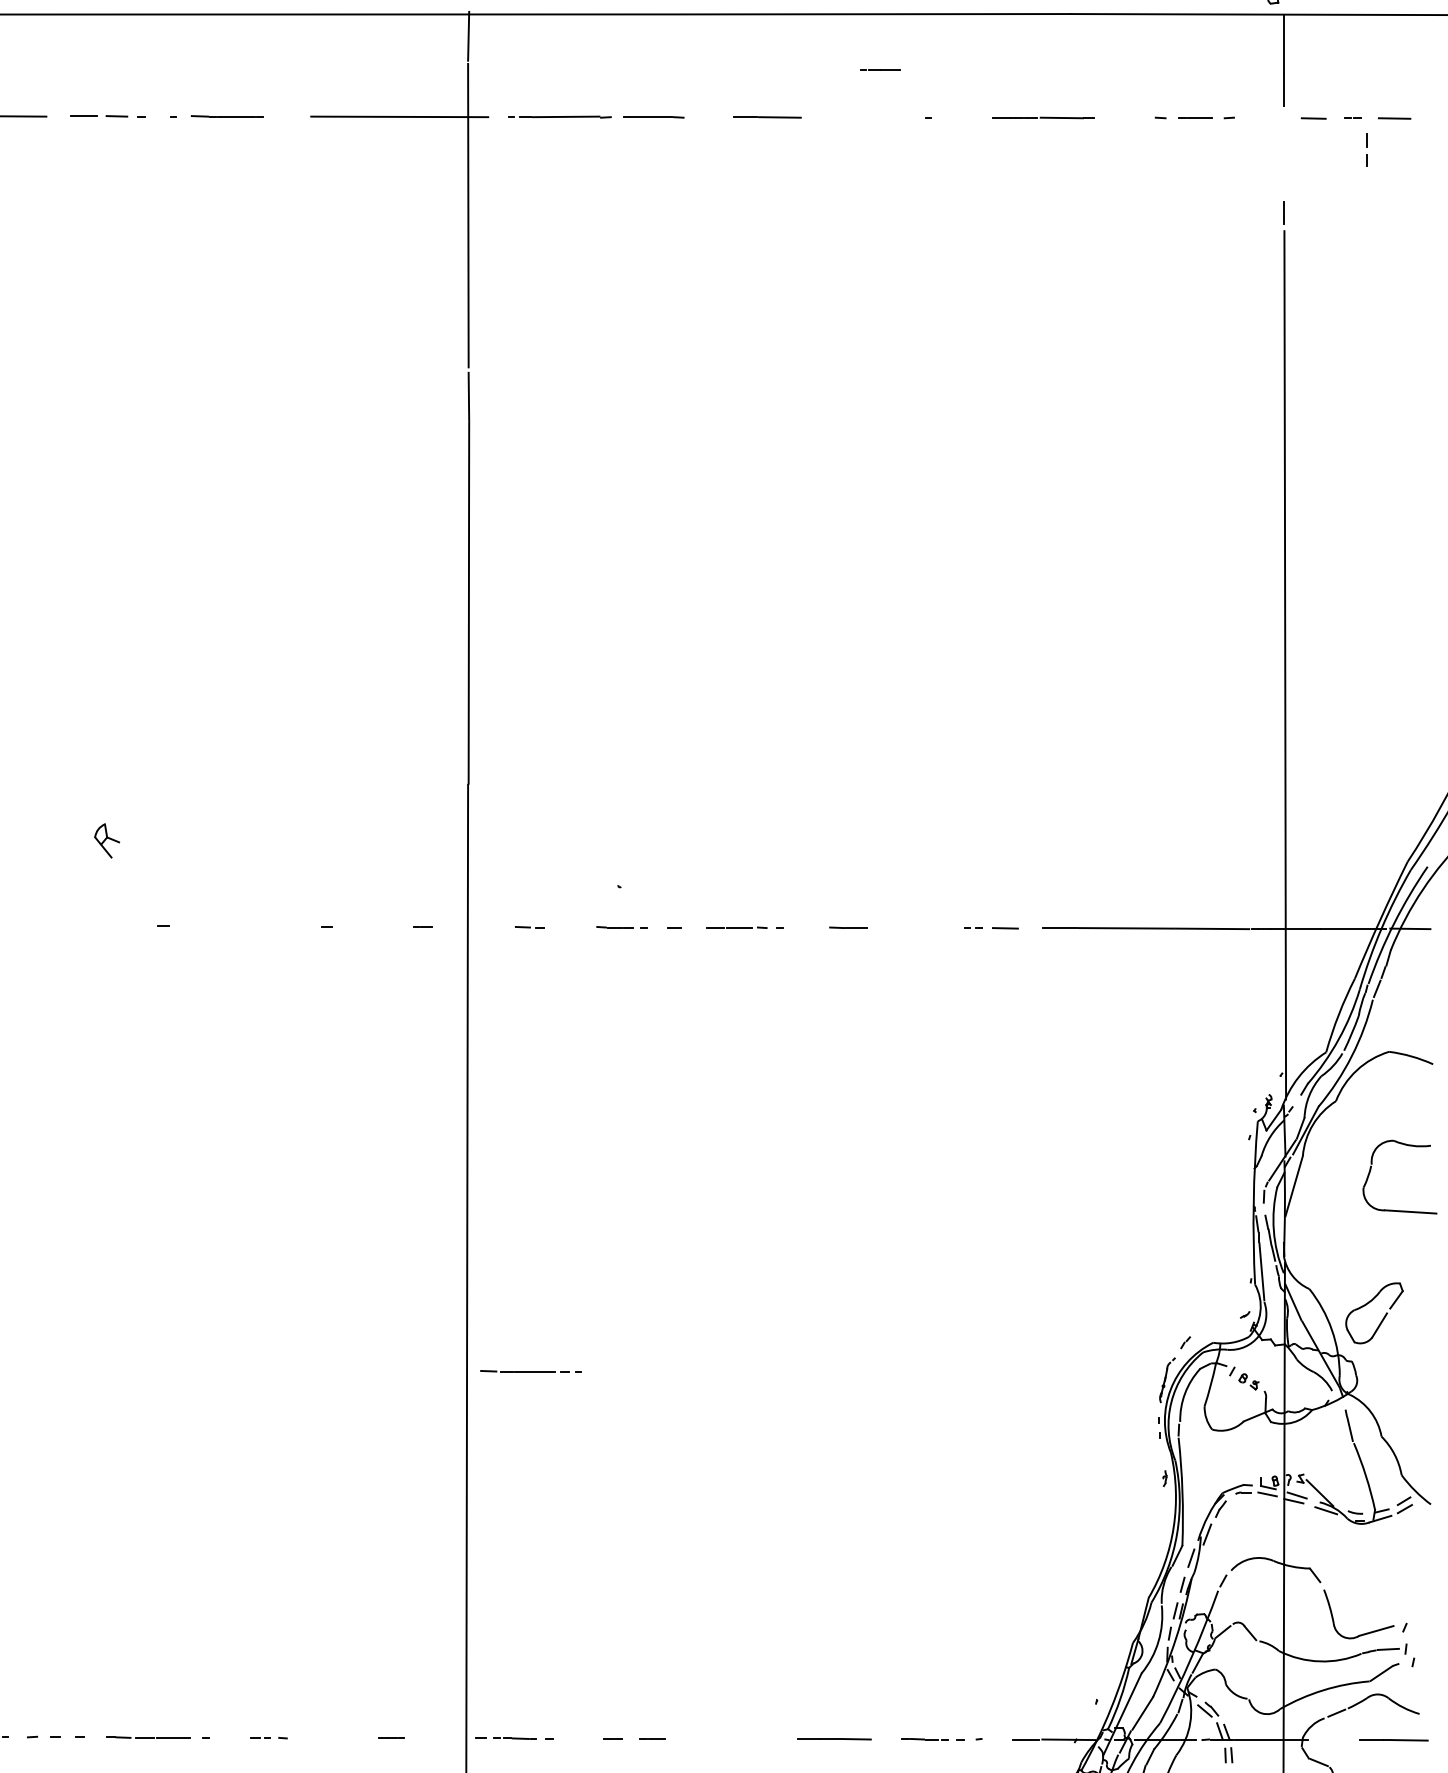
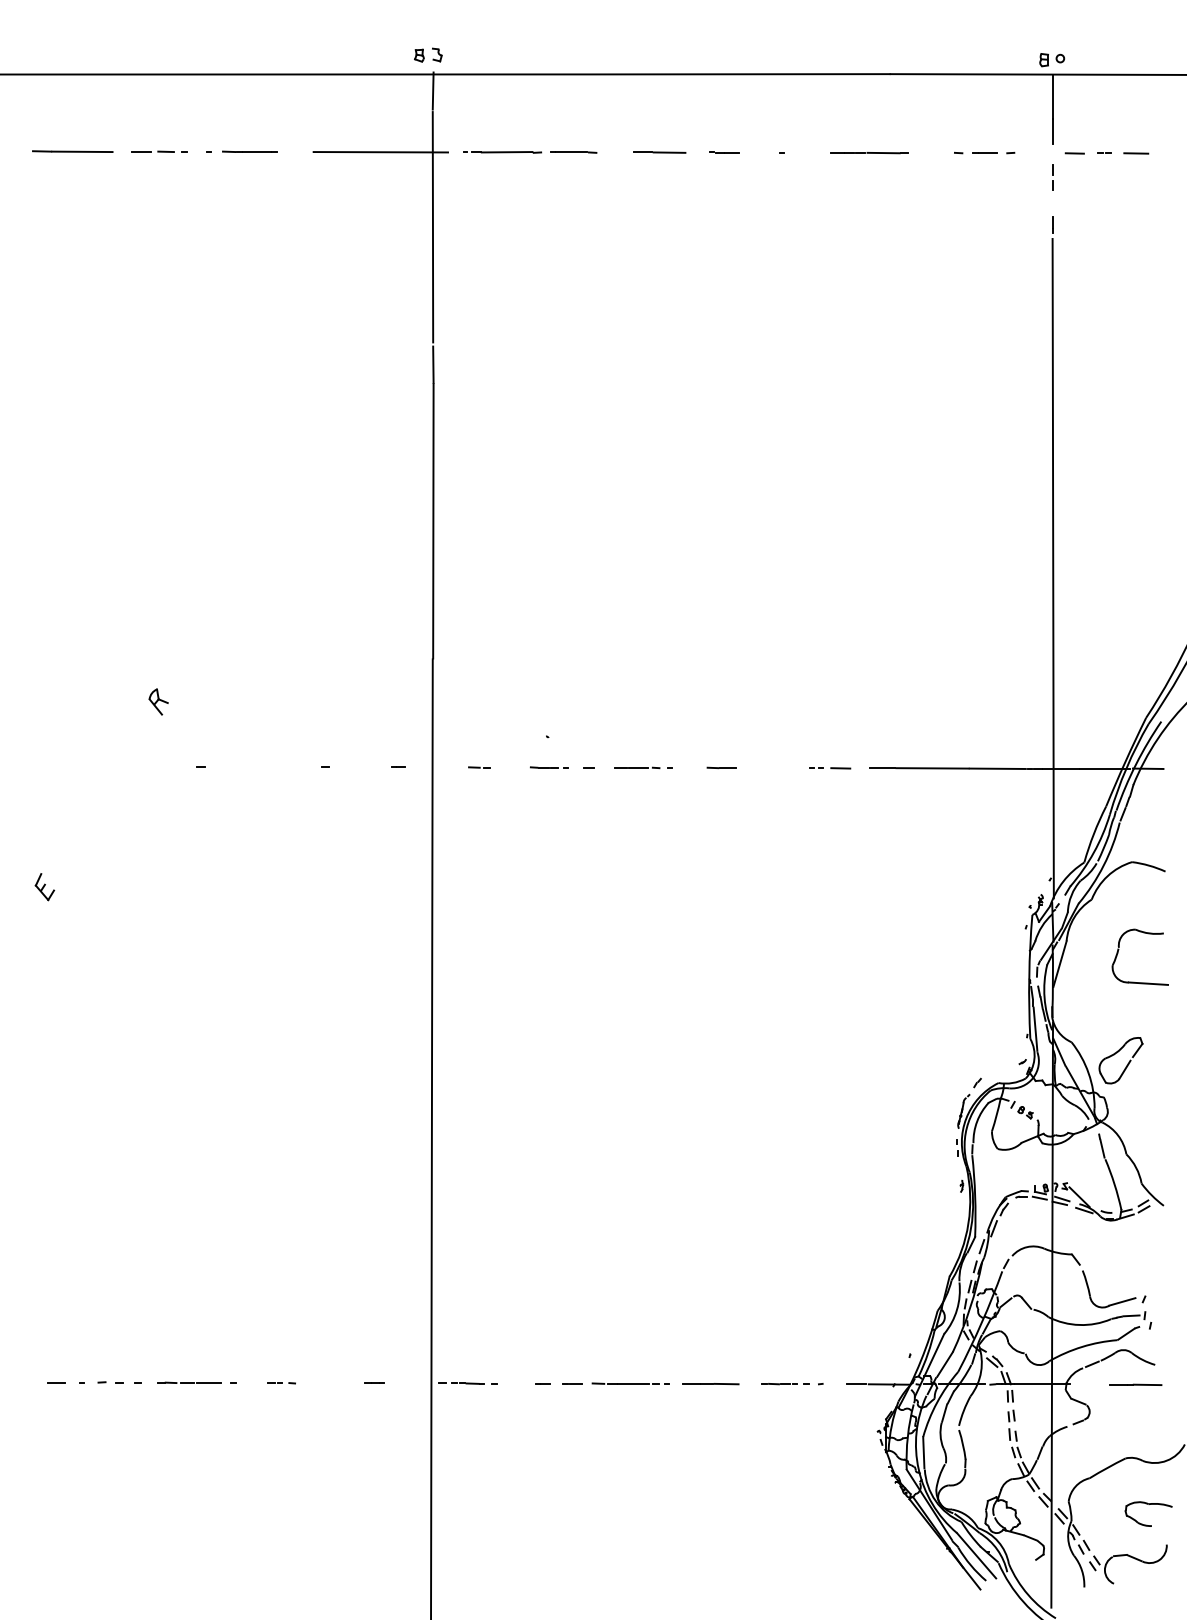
line: (879, 69) -> (724, 152), moved
line: (1367, 147) -> (1052, 175), moved
line: (530, 1371) -> (630, 1383), moved

